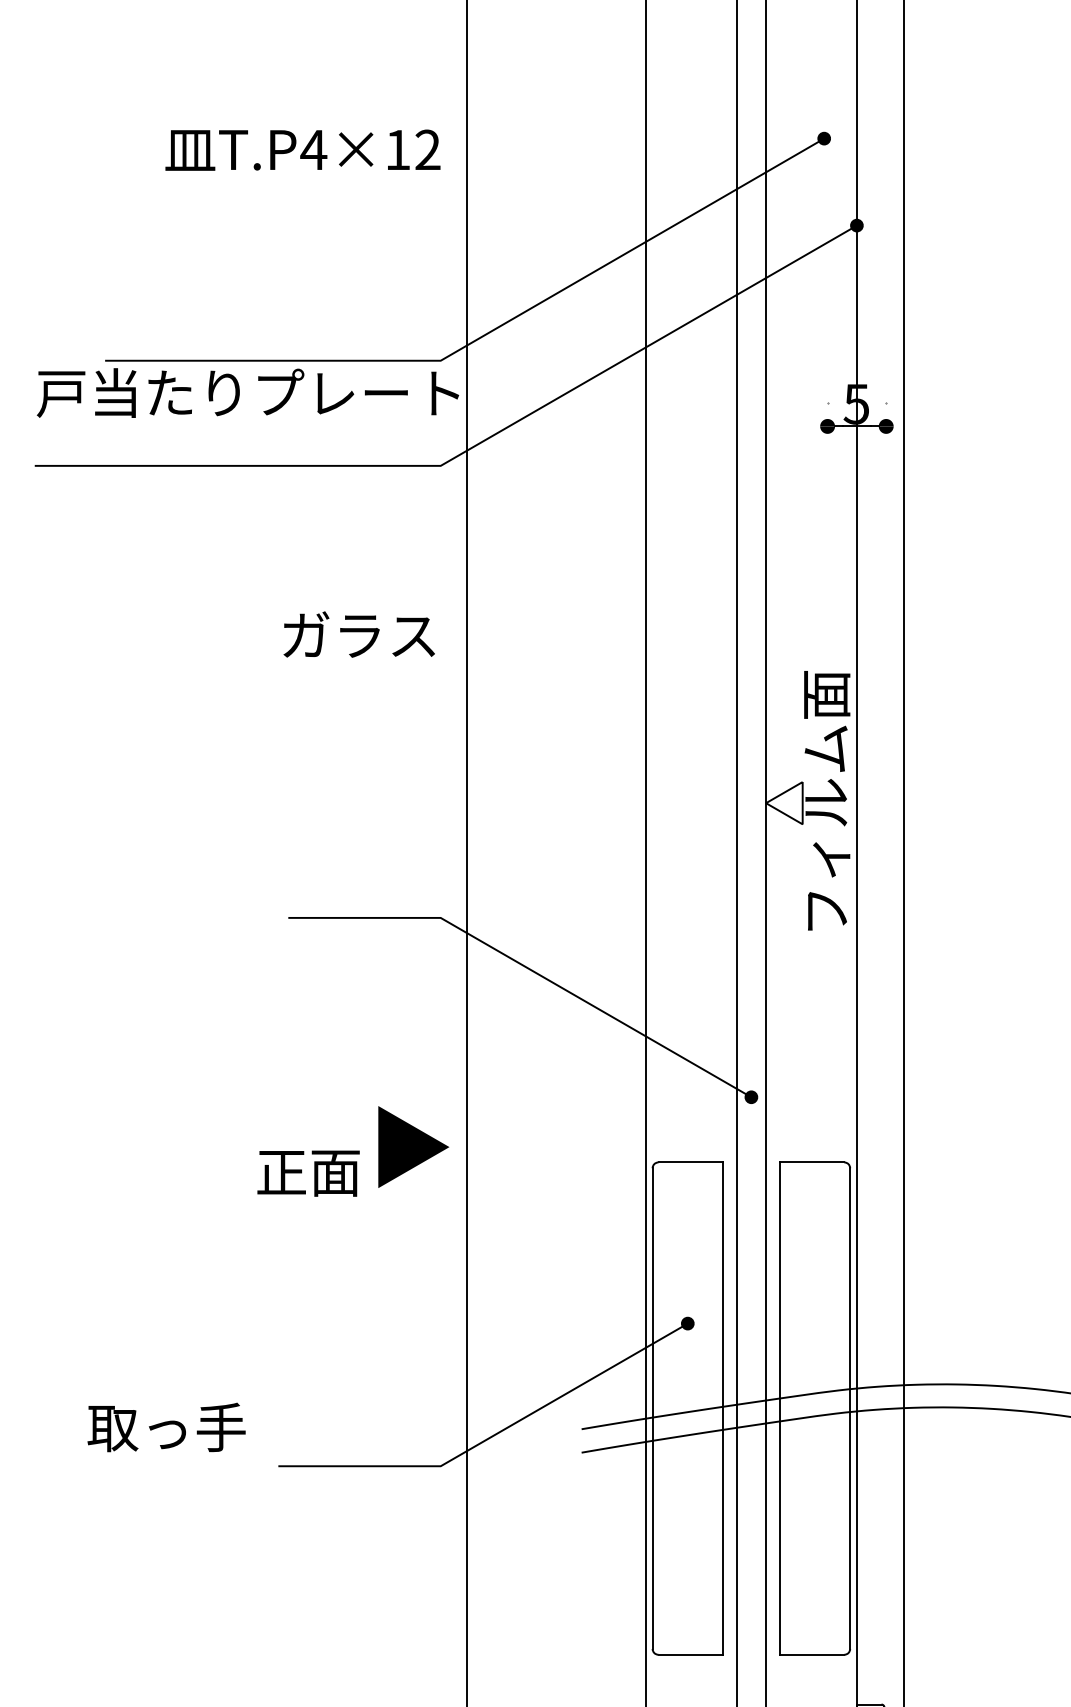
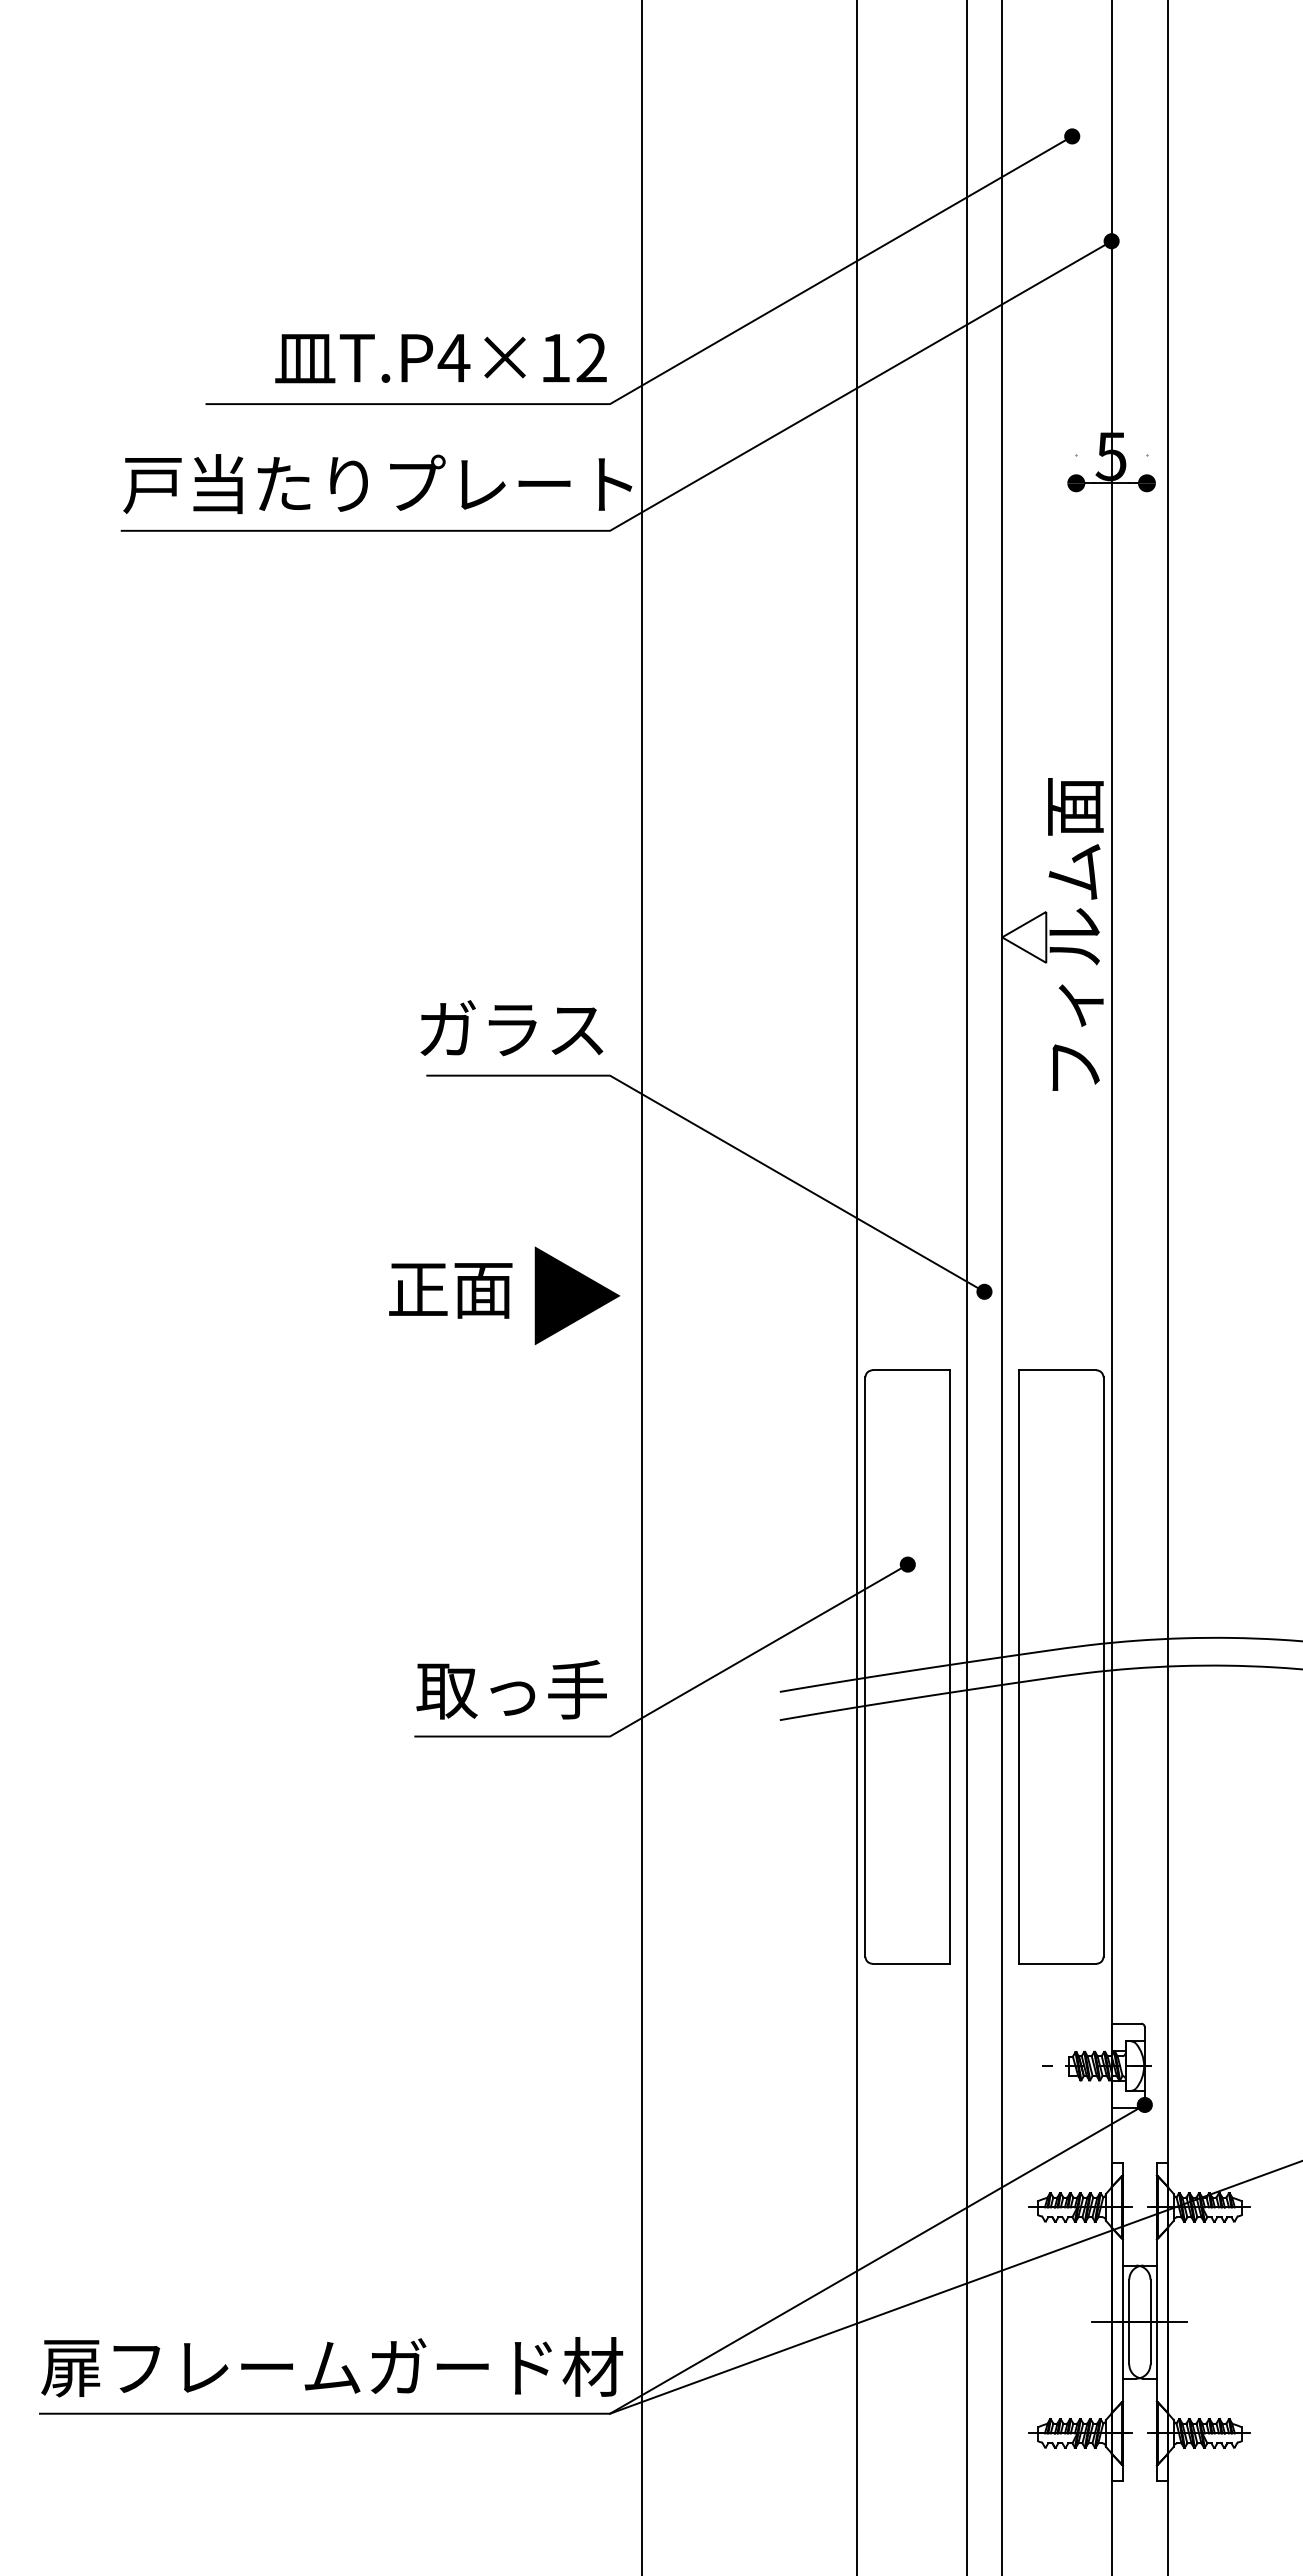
text: (302, 150) -> (440, 358), moved
text: (247, 392) -> (377, 483), moved
text: (358, 634) -> (511, 1028), moved
part: (413, 1146) -> (577, 1295), moved
text: (308, 1173) -> (450, 1290), moved
text: (166, 1427) -> (511, 1689), moved

